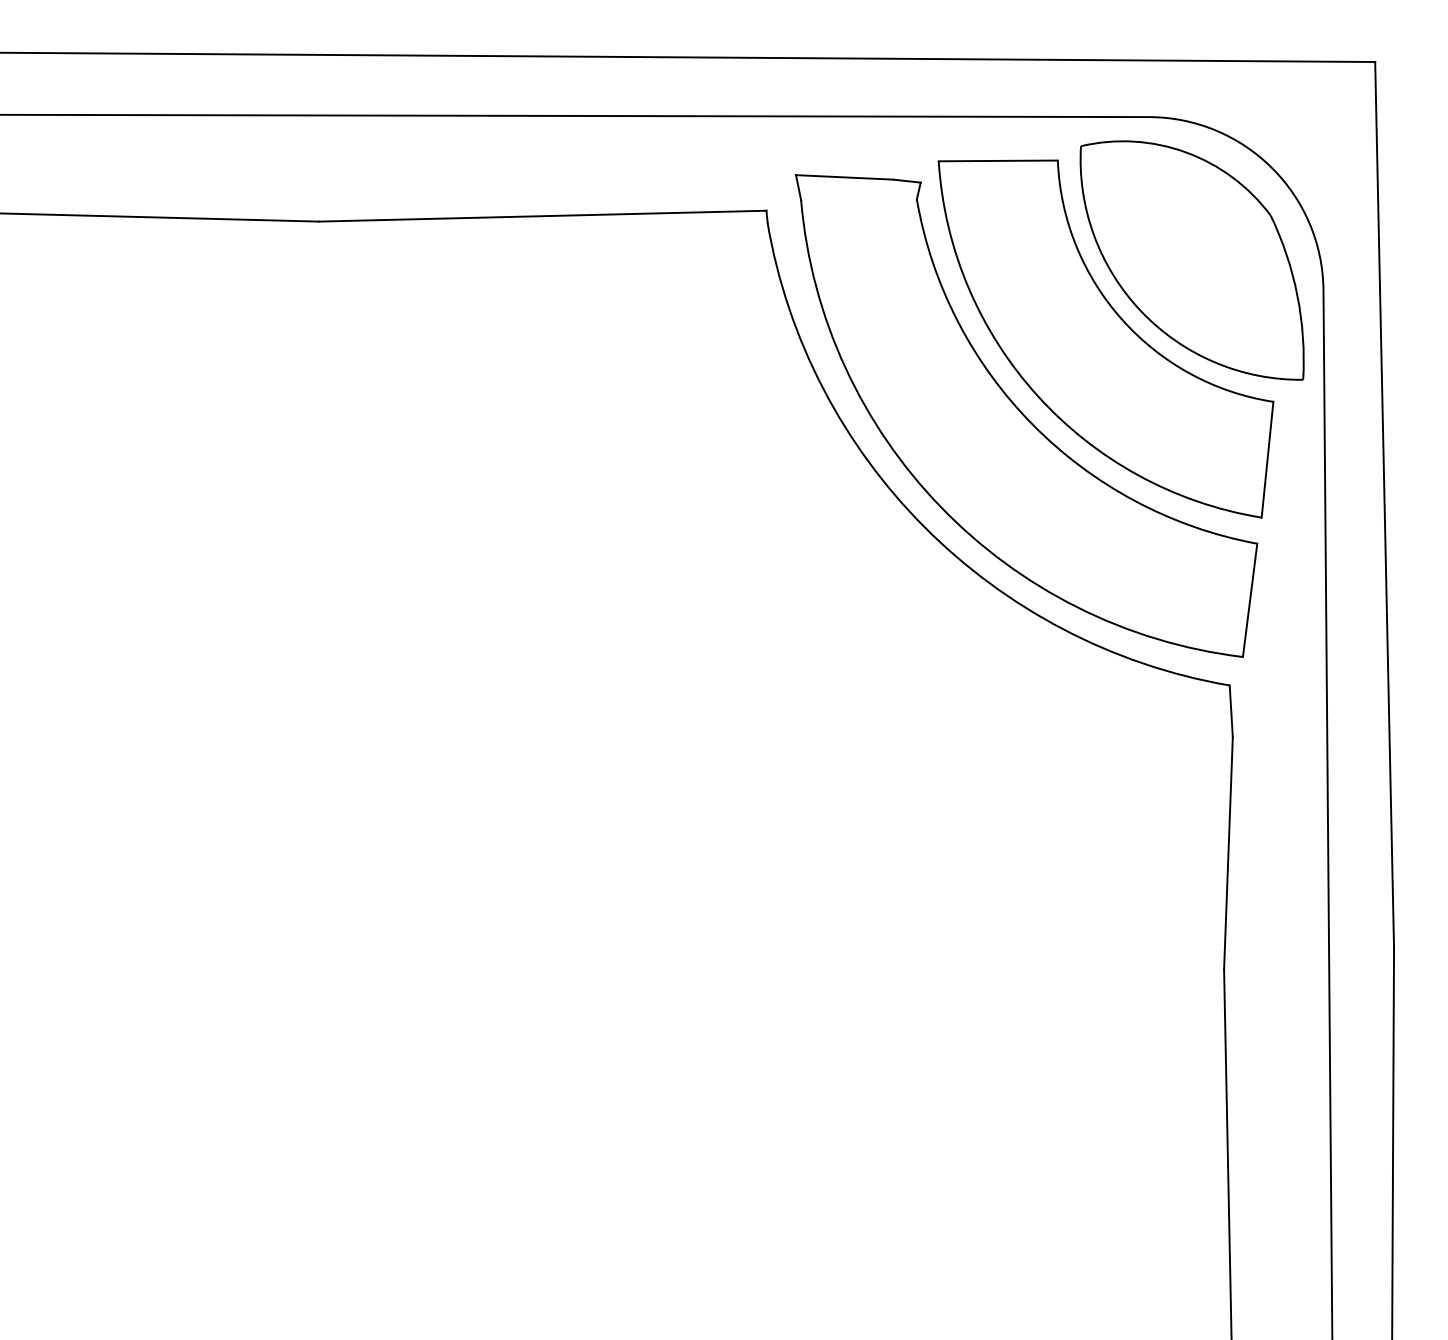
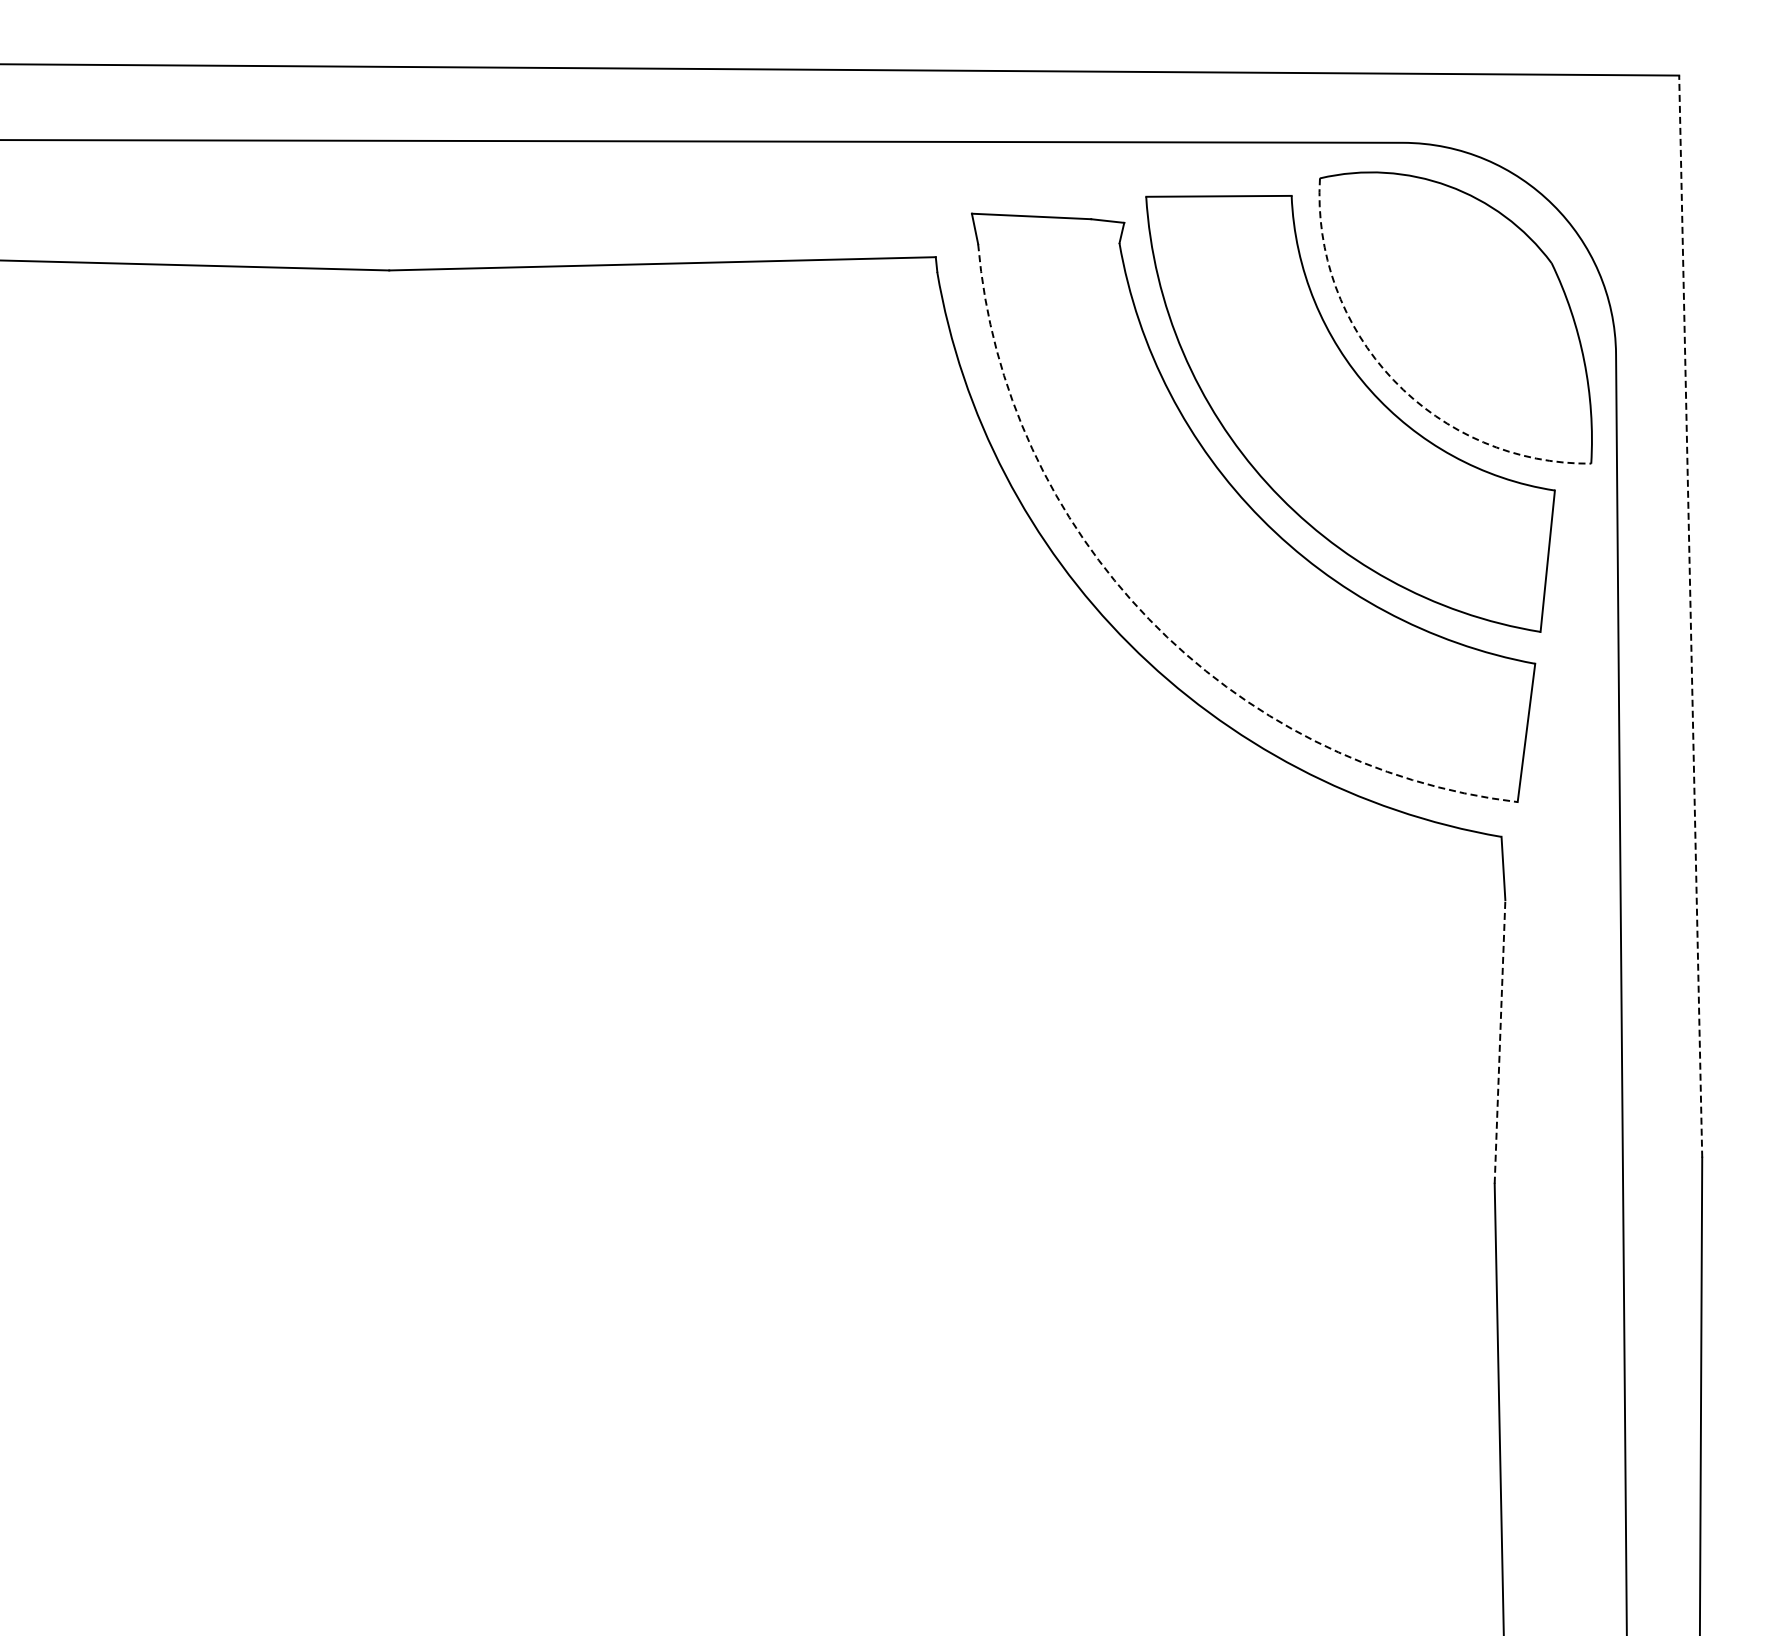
arc: (1141, 311) -> (1393, 380), solid -> dashed
line: (1384, 504) -> (1690, 616), solid -> dashed
arc: (940, 507) -> (1148, 619), solid -> dashed
line: (1228, 853) -> (1500, 1041), solid -> dashed

